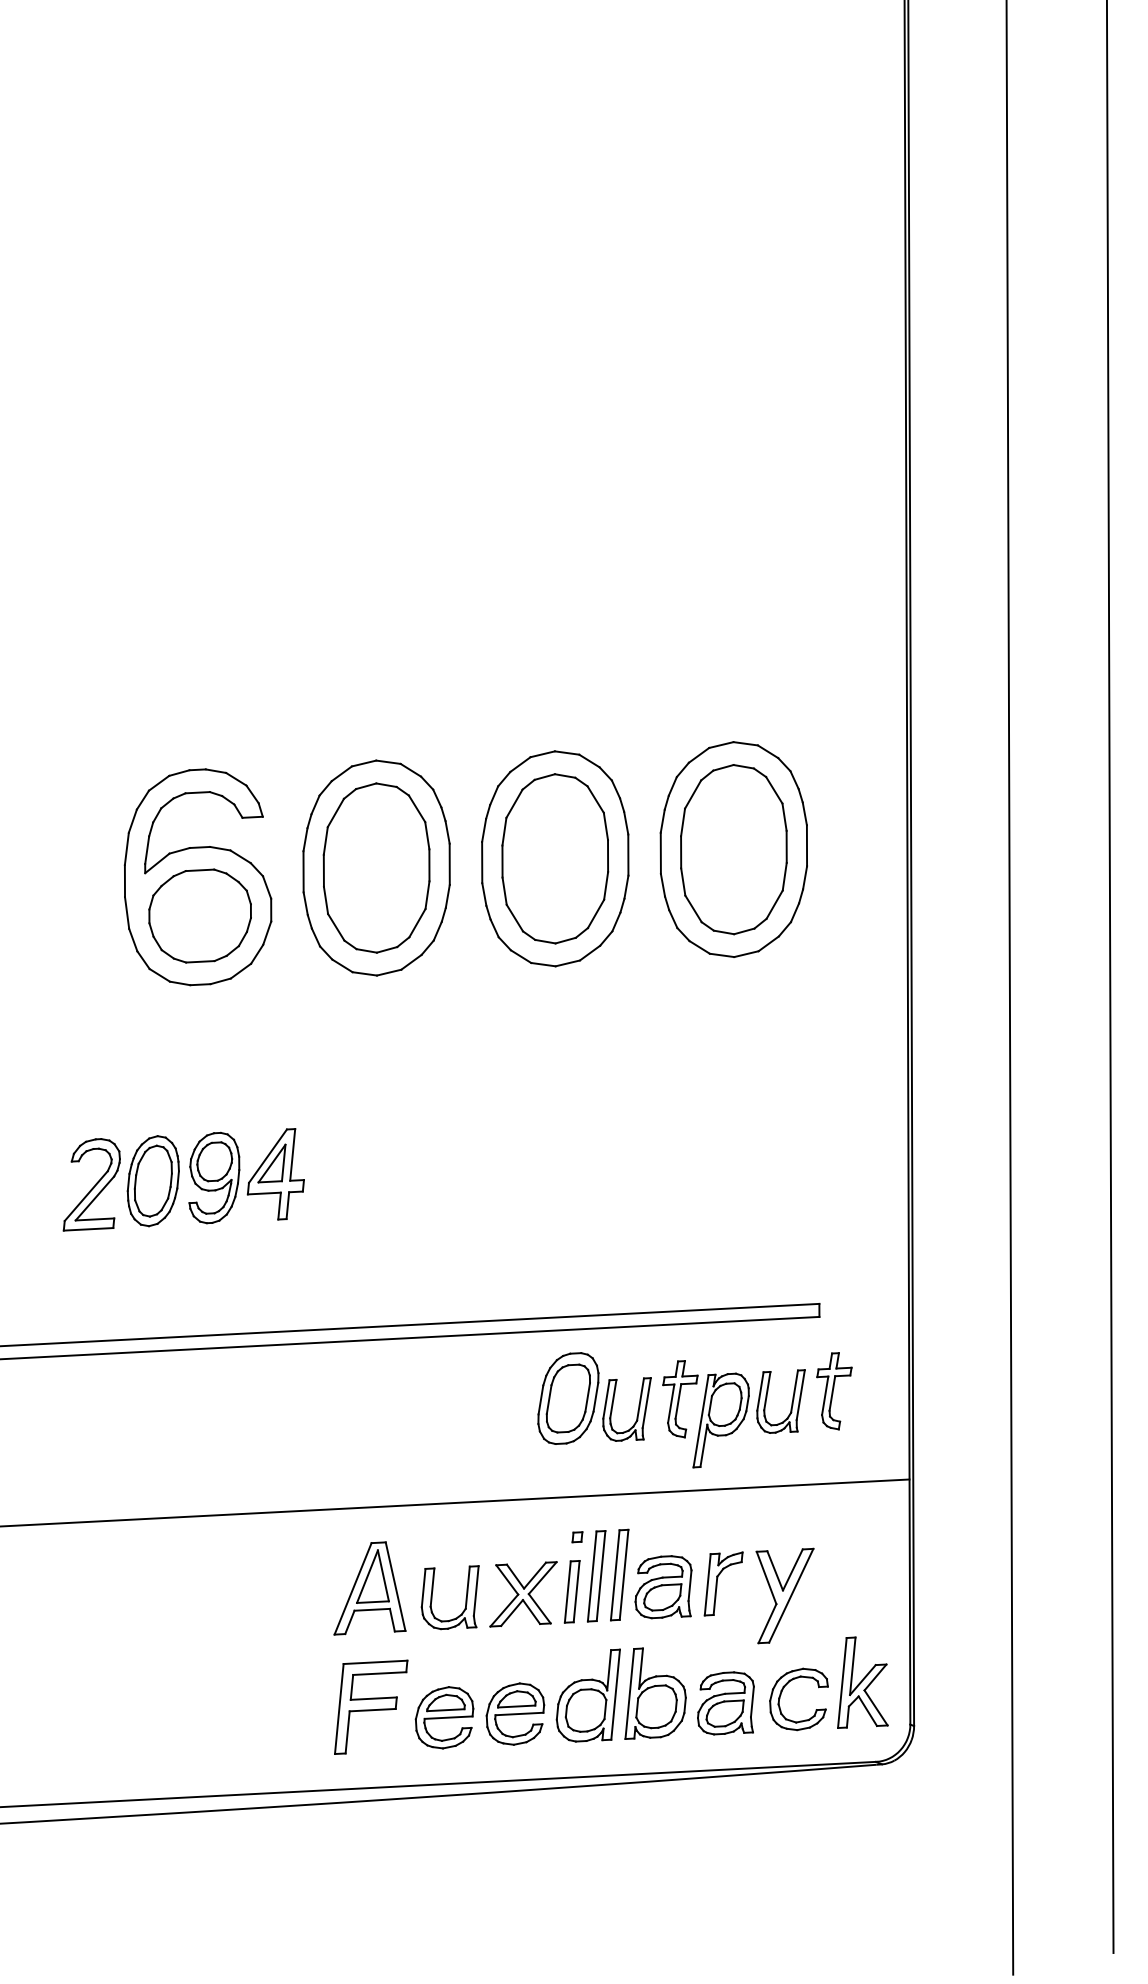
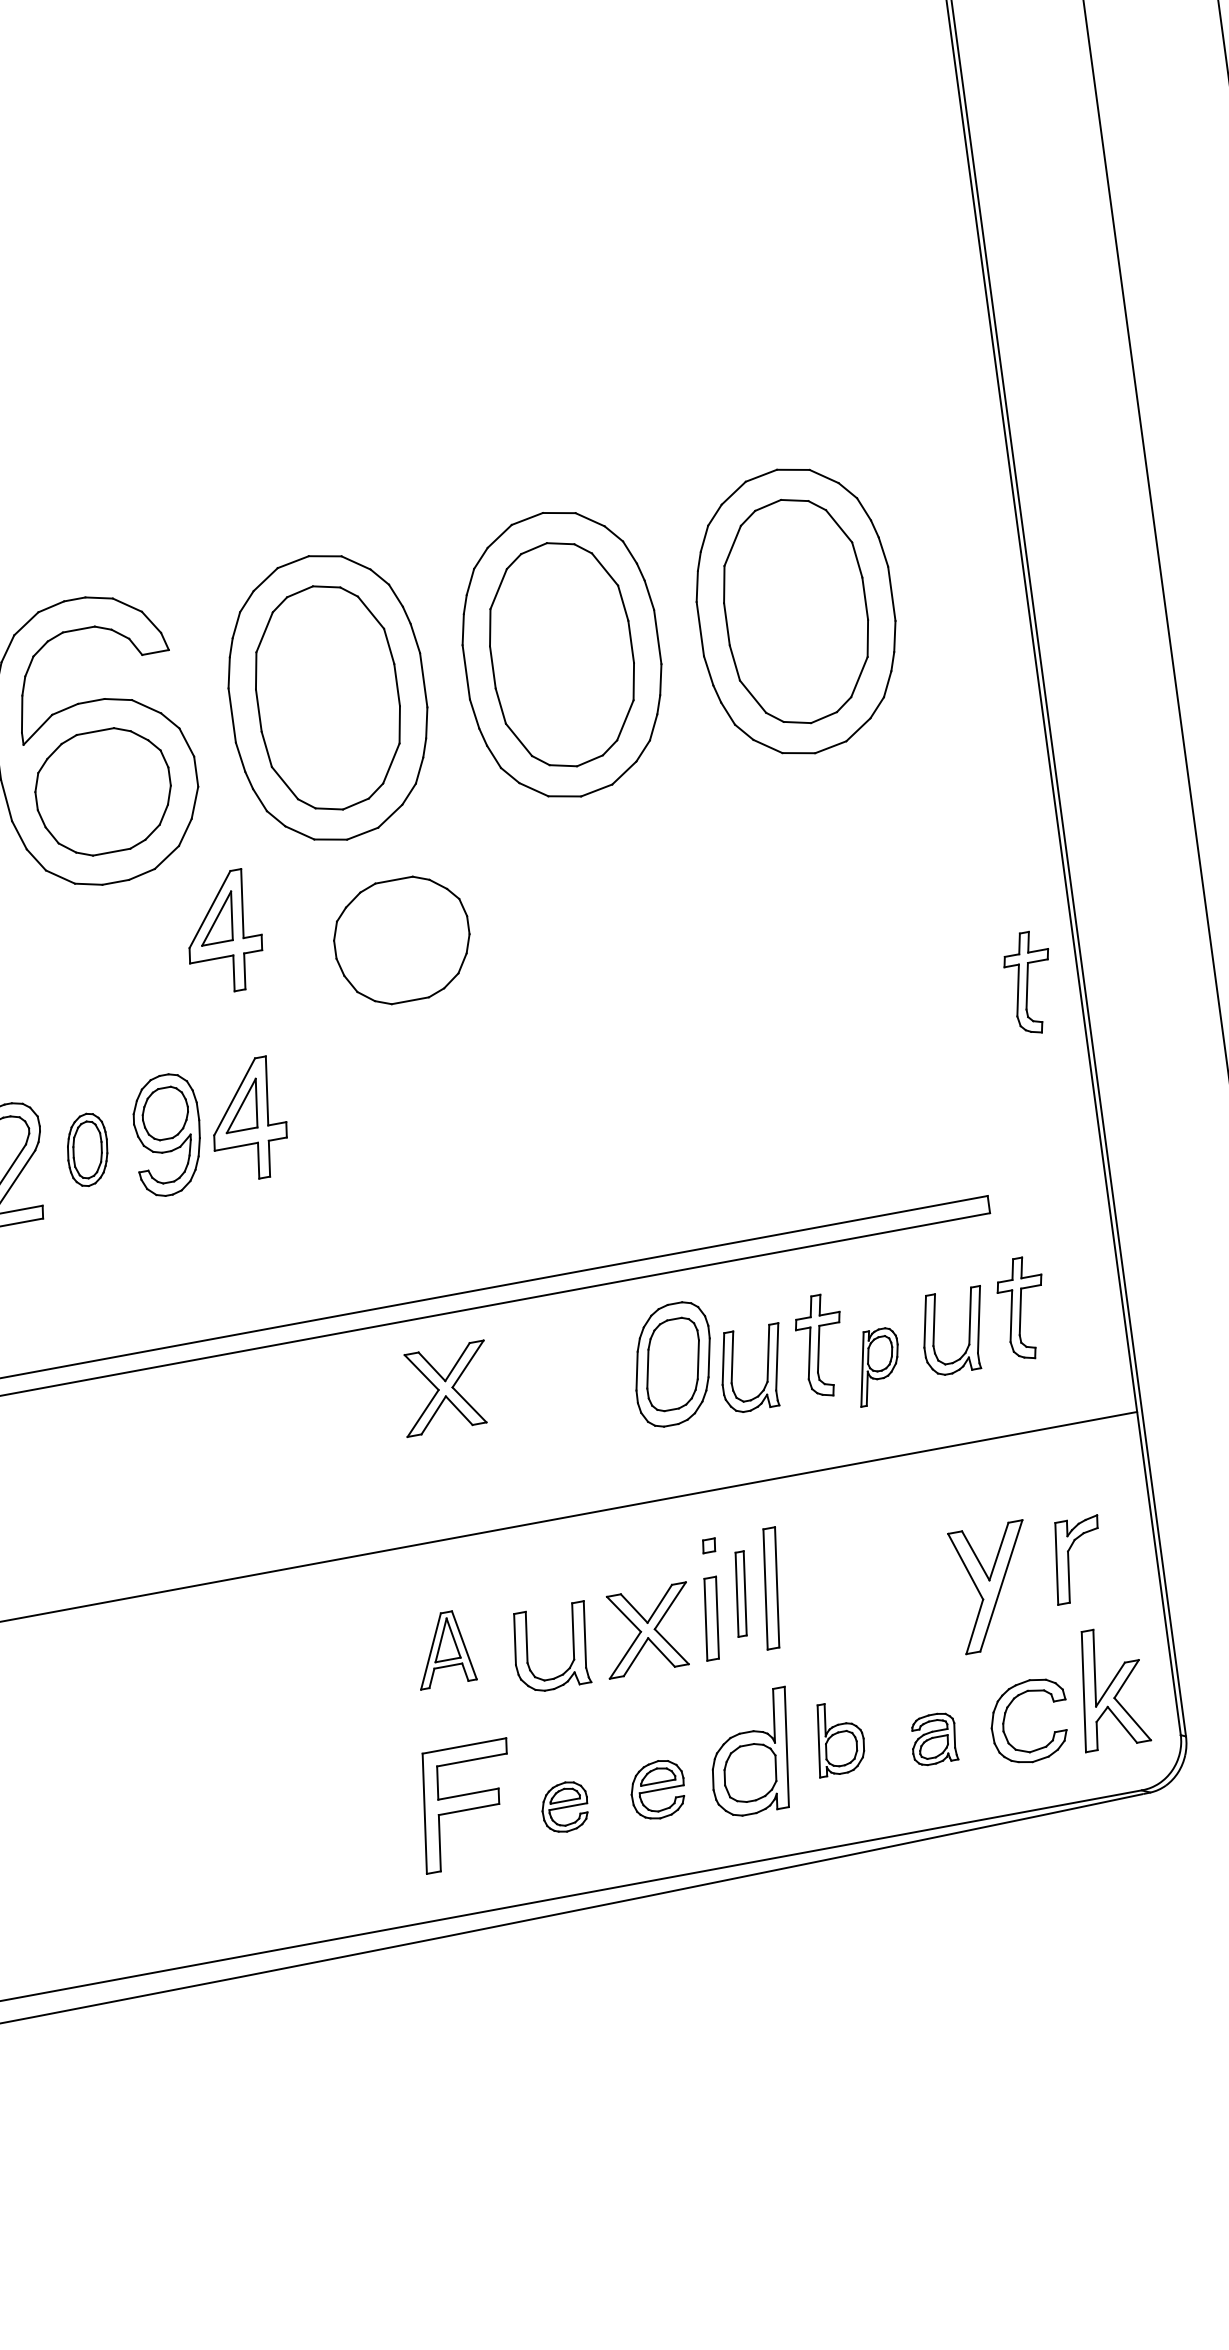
part: (275, 1032) -> (223, 932), added
part: (407, 1055) -> (401, 939), added
part: (871, 1149) -> (1029, 983), added
part: (152, 1181) -> (86, 1150), size x0.6
part: (396, 1394) -> (445, 1388), added
part: (720, 1420) -> (877, 1366), size x0.6
part: (596, 1576) -> (741, 1594), size x0.7
part: (723, 1583) -> (1077, 1559), moved
part: (663, 1587) -> (831, 1597), removed
part: (369, 1588) -> (443, 1649), size x0.6
part: (655, 1693) -> (839, 1738), size x0.6
part: (725, 1703) -> (933, 1739), size x0.6
part: (515, 1713) -> (657, 1789), size x0.7
part: (444, 1717) -> (565, 1806), size x0.6

